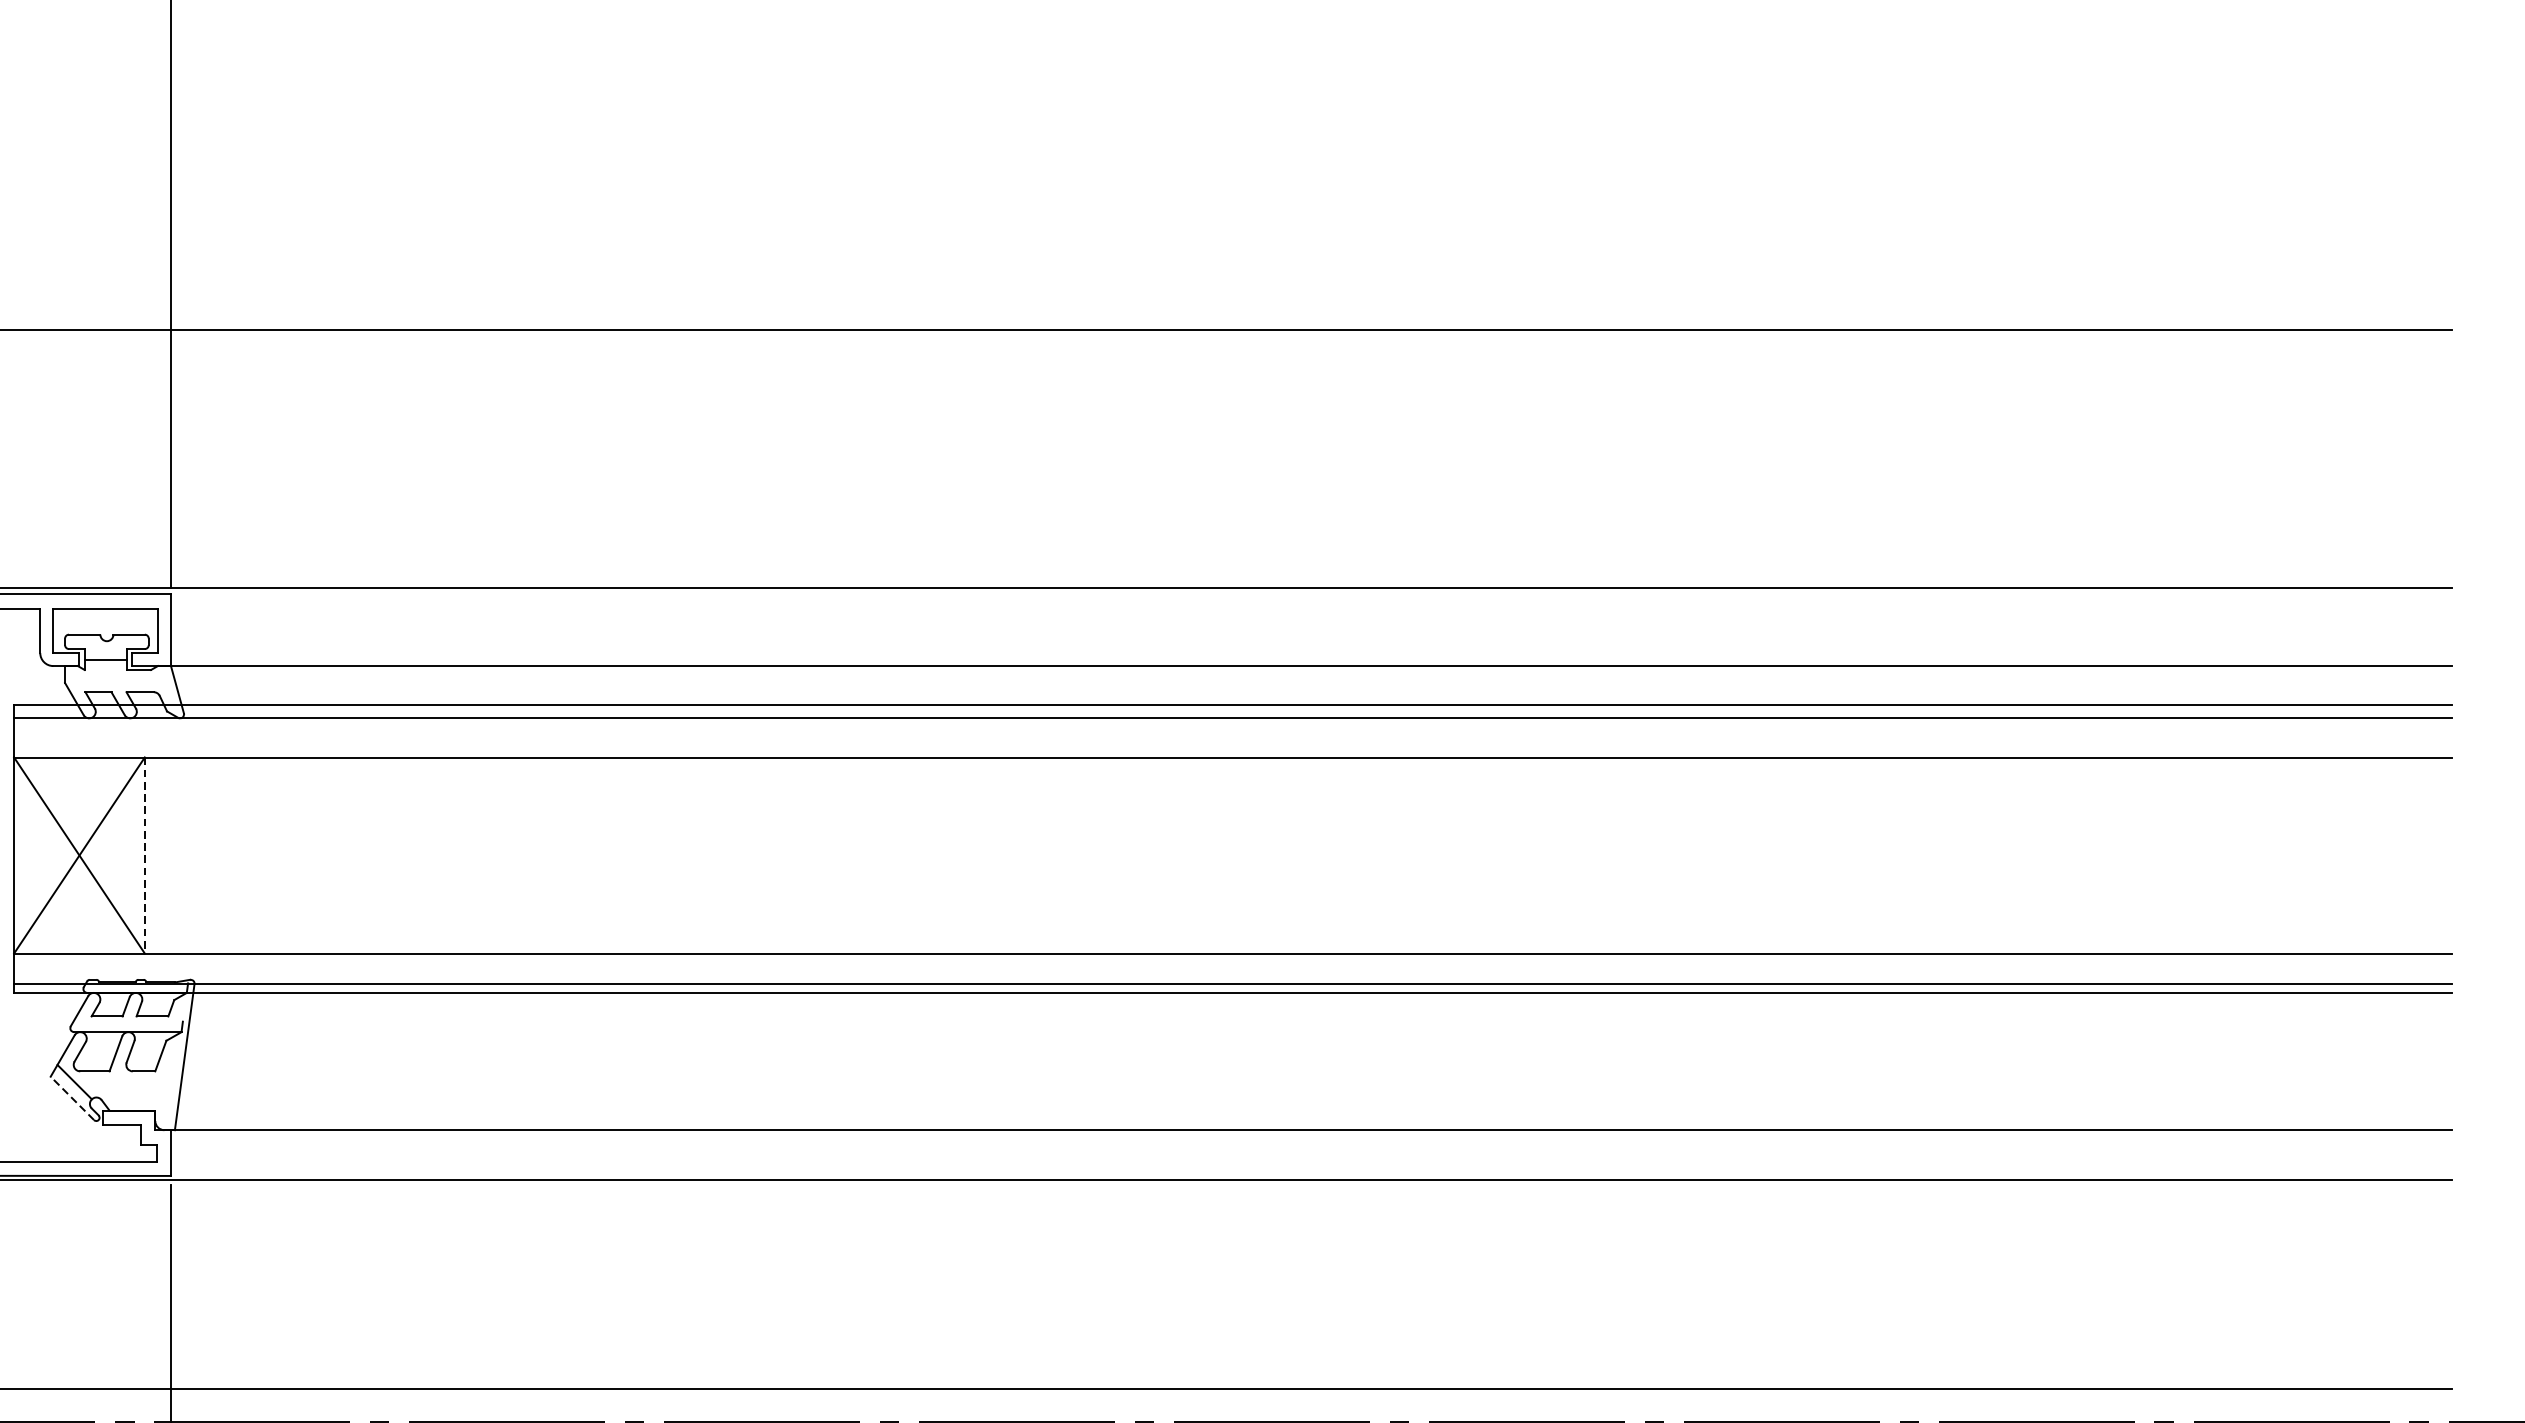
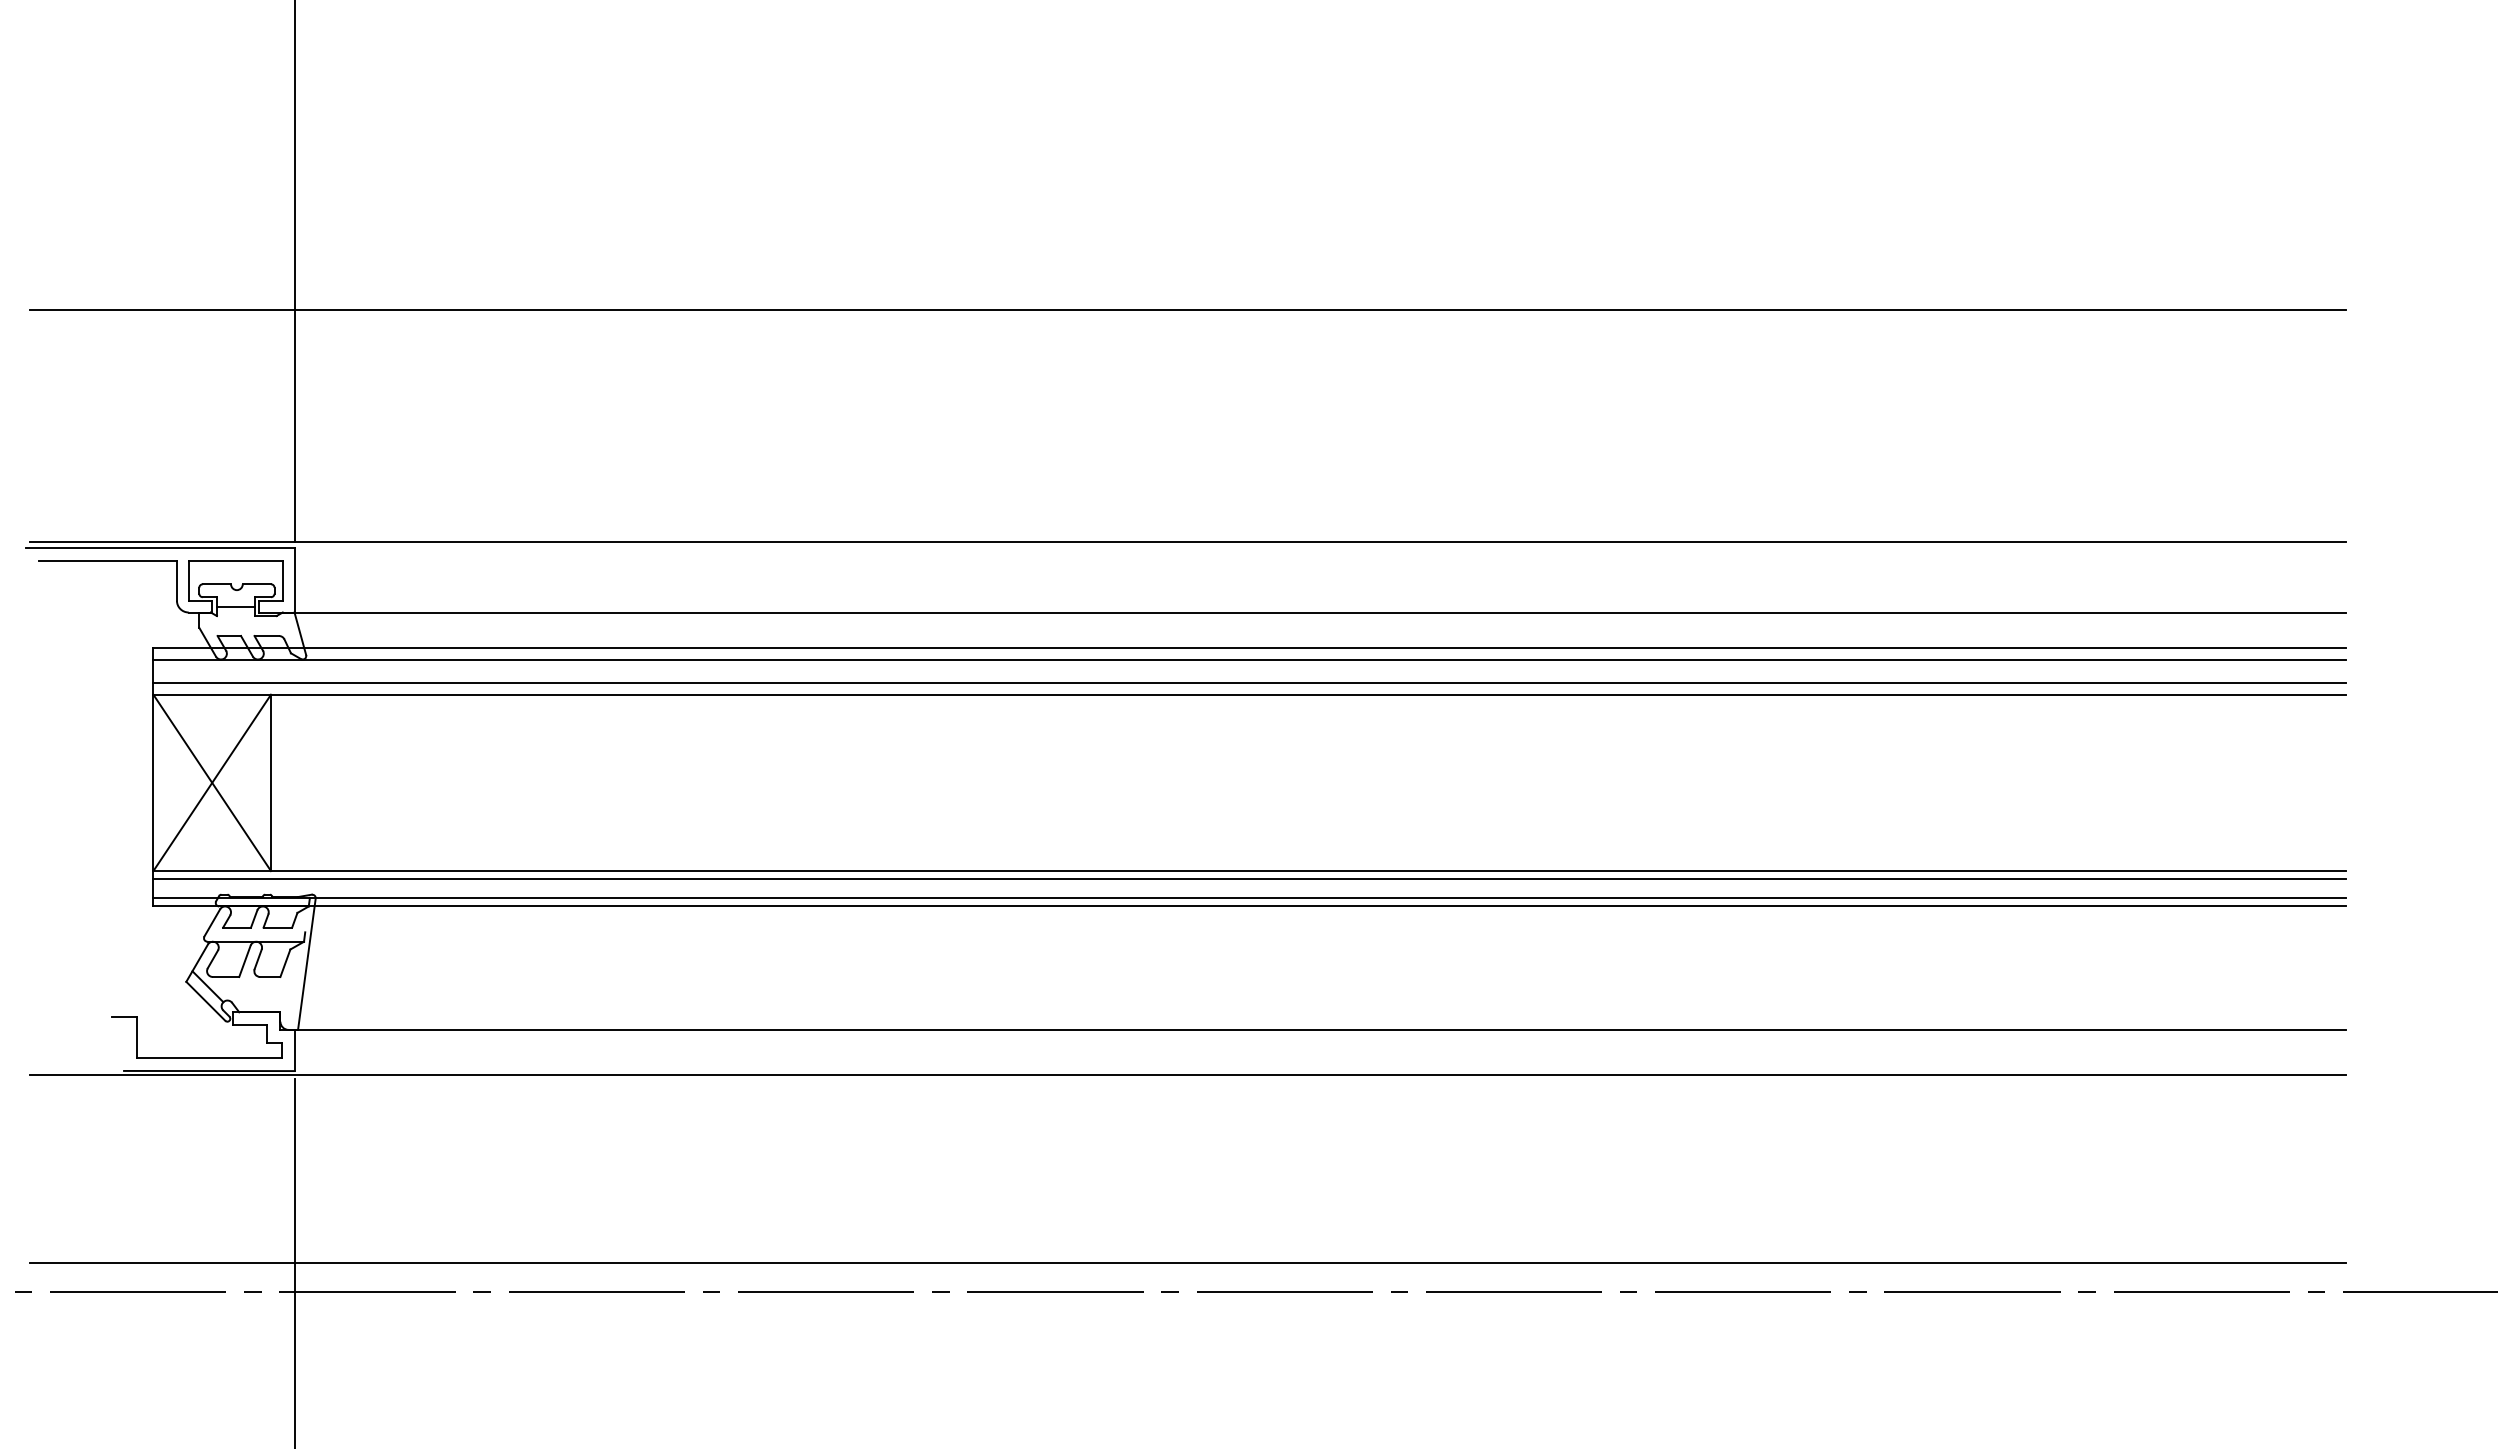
line: (1232, 745) -> (1249, 683), added
line: (145, 856) -> (271, 783), dashed -> solid
line: (1232, 962) -> (1249, 879), added
line: (71, 1098) -> (205, 1001), dashed -> solid

